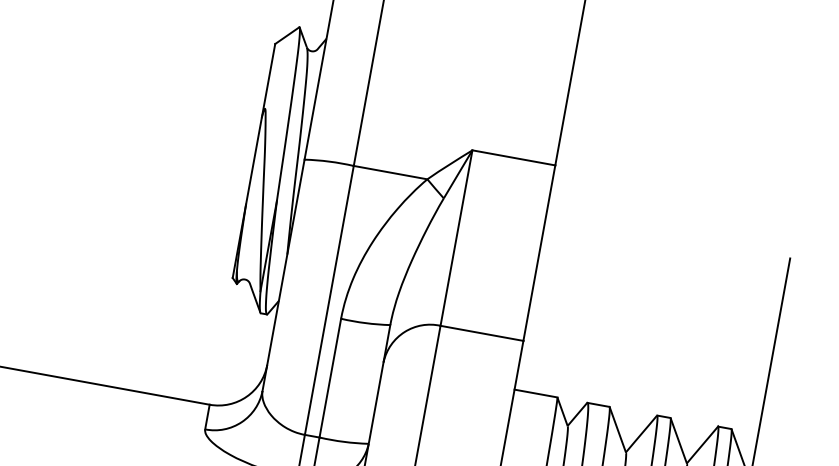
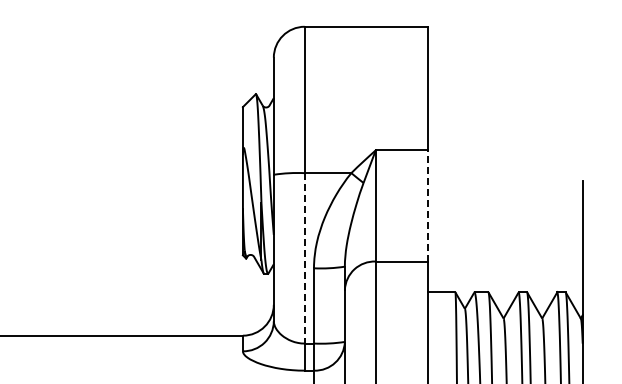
line: (539, 252) -> (428, 205), solid -> dashed
line: (328, 300) -> (304, 258), solid -> dashed

